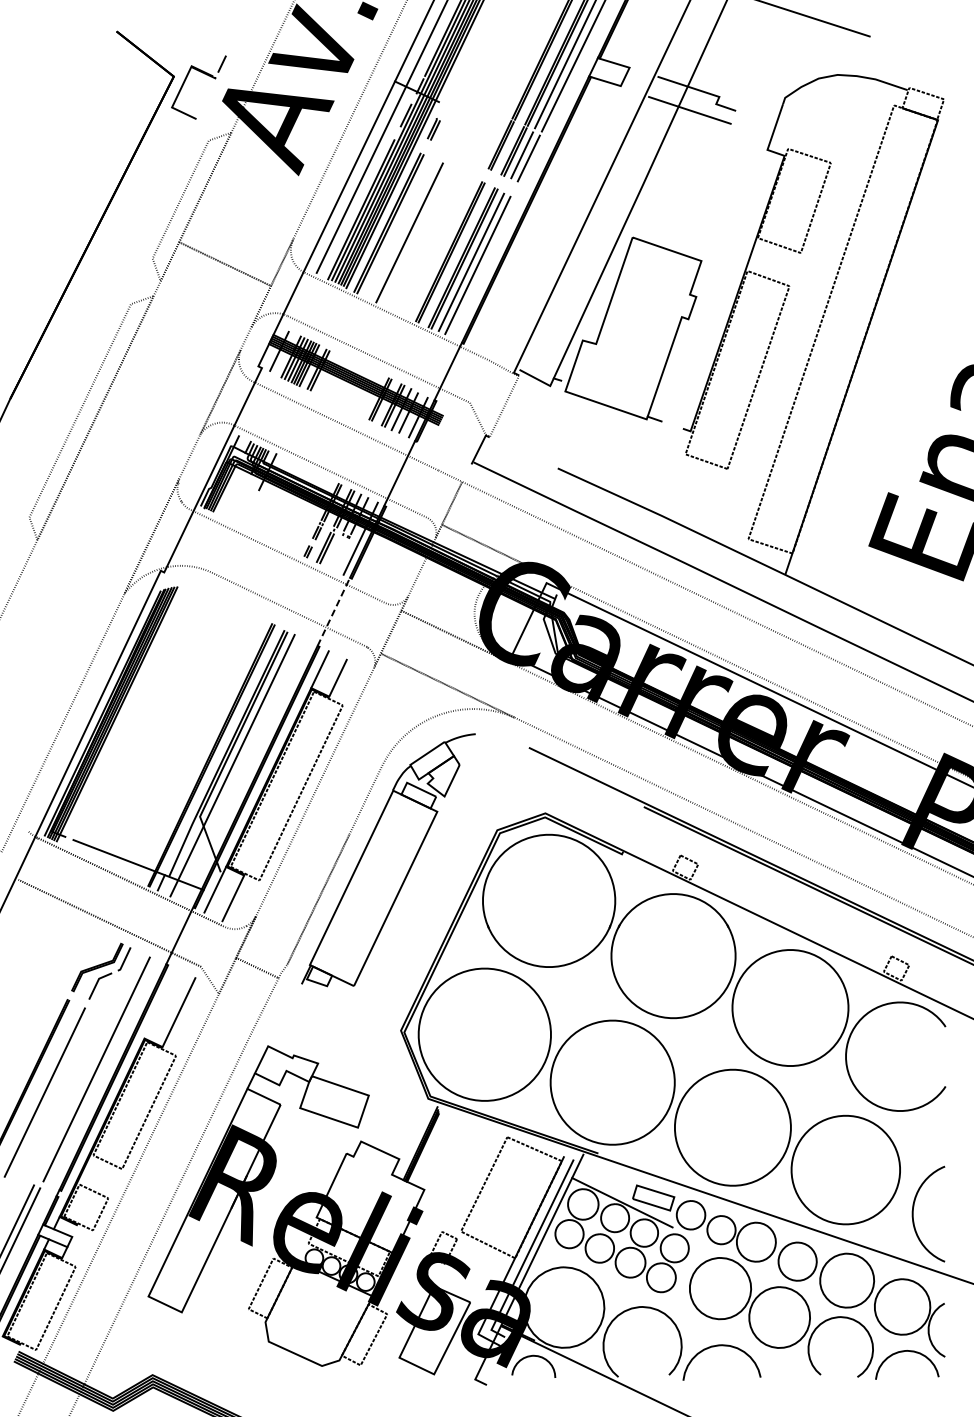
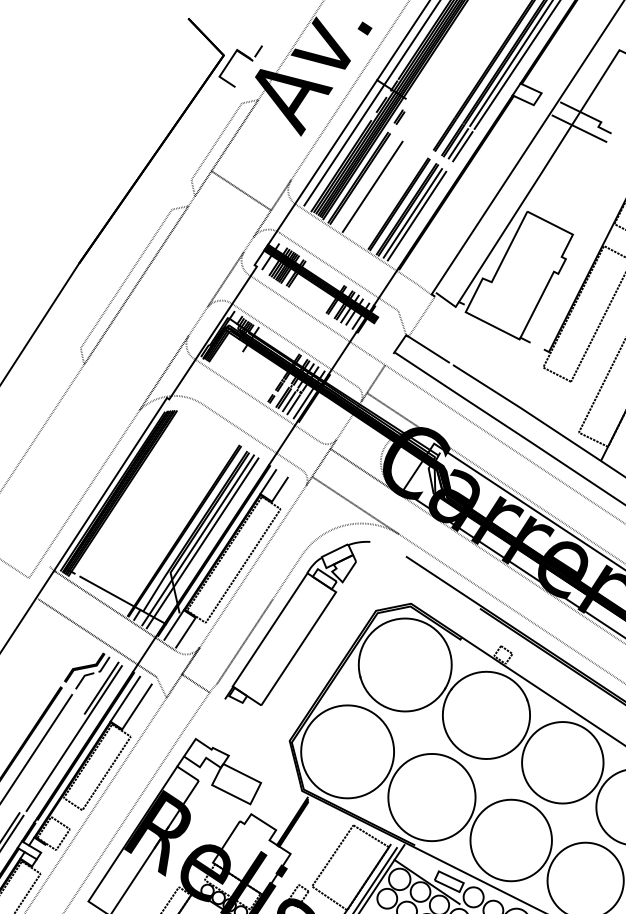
line: (520, 451) -> (428, 349), added
line: (333, 551) -> (289, 401), added
line: (340, 555) -> (293, 404), added
line: (333, 611) -> (283, 442), dashed -> solid
line: (239, 768) -> (202, 543), added
line: (125, 992) -> (101, 687), added
line: (160, 1003) -> (125, 698), added

